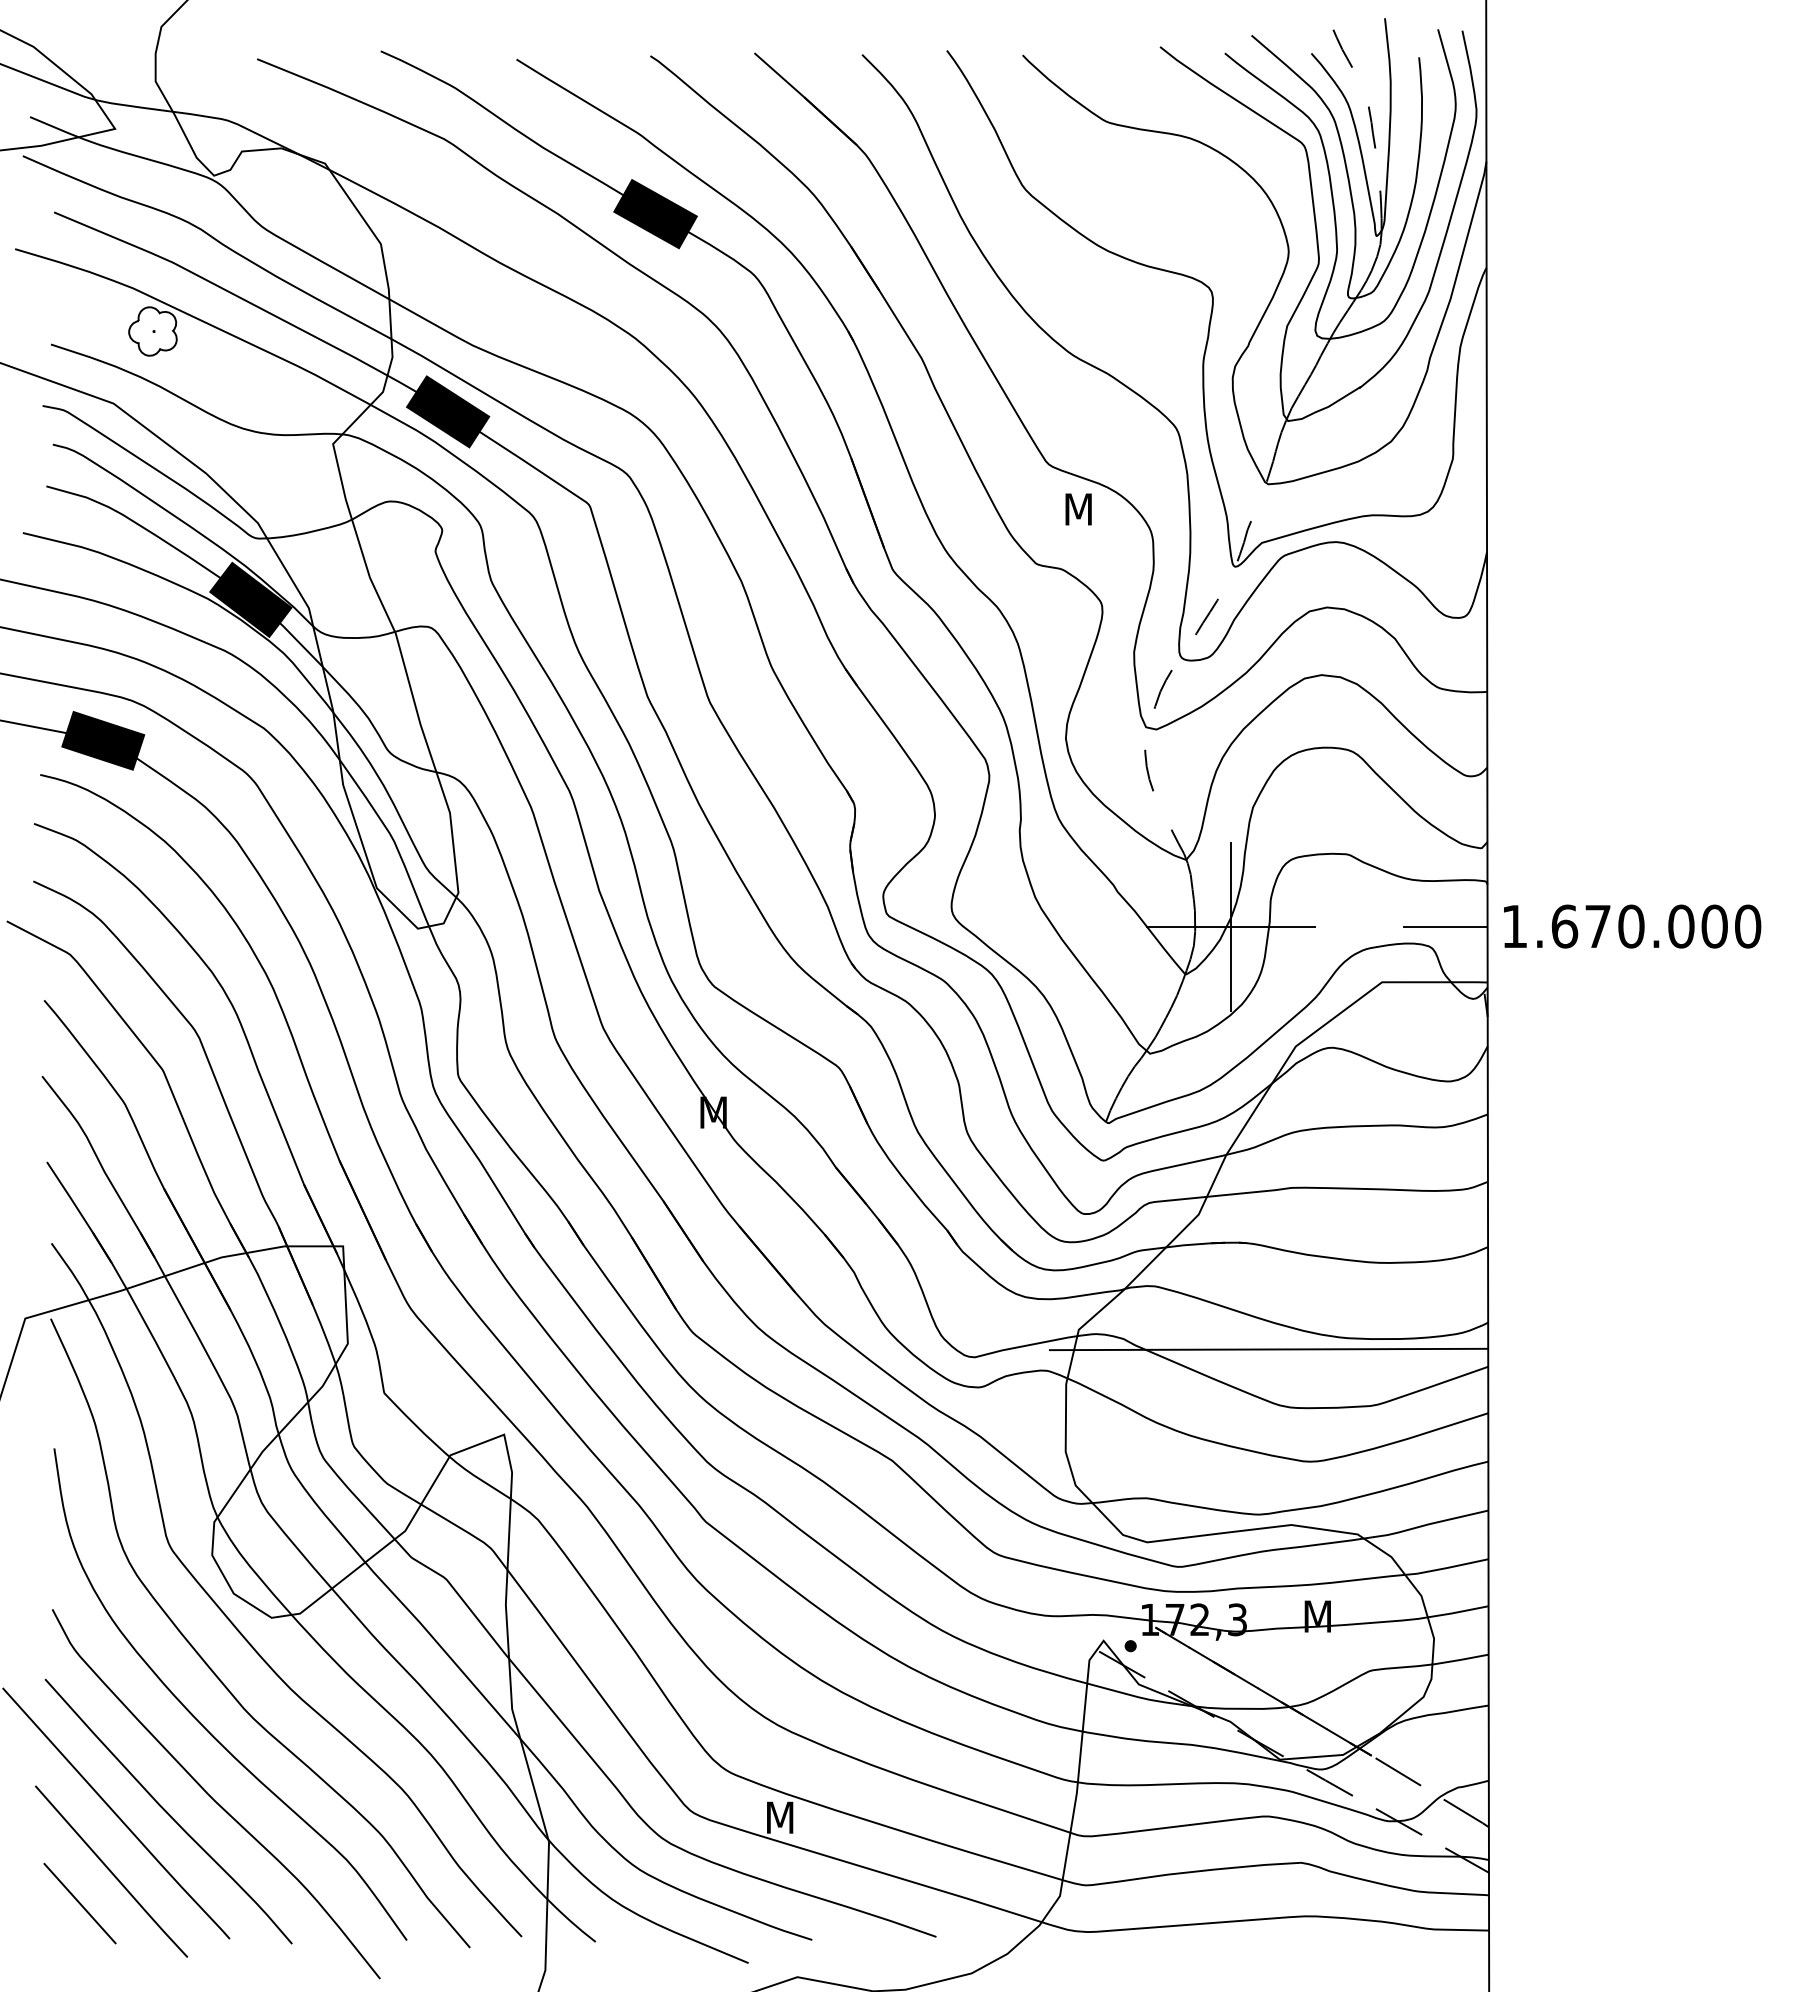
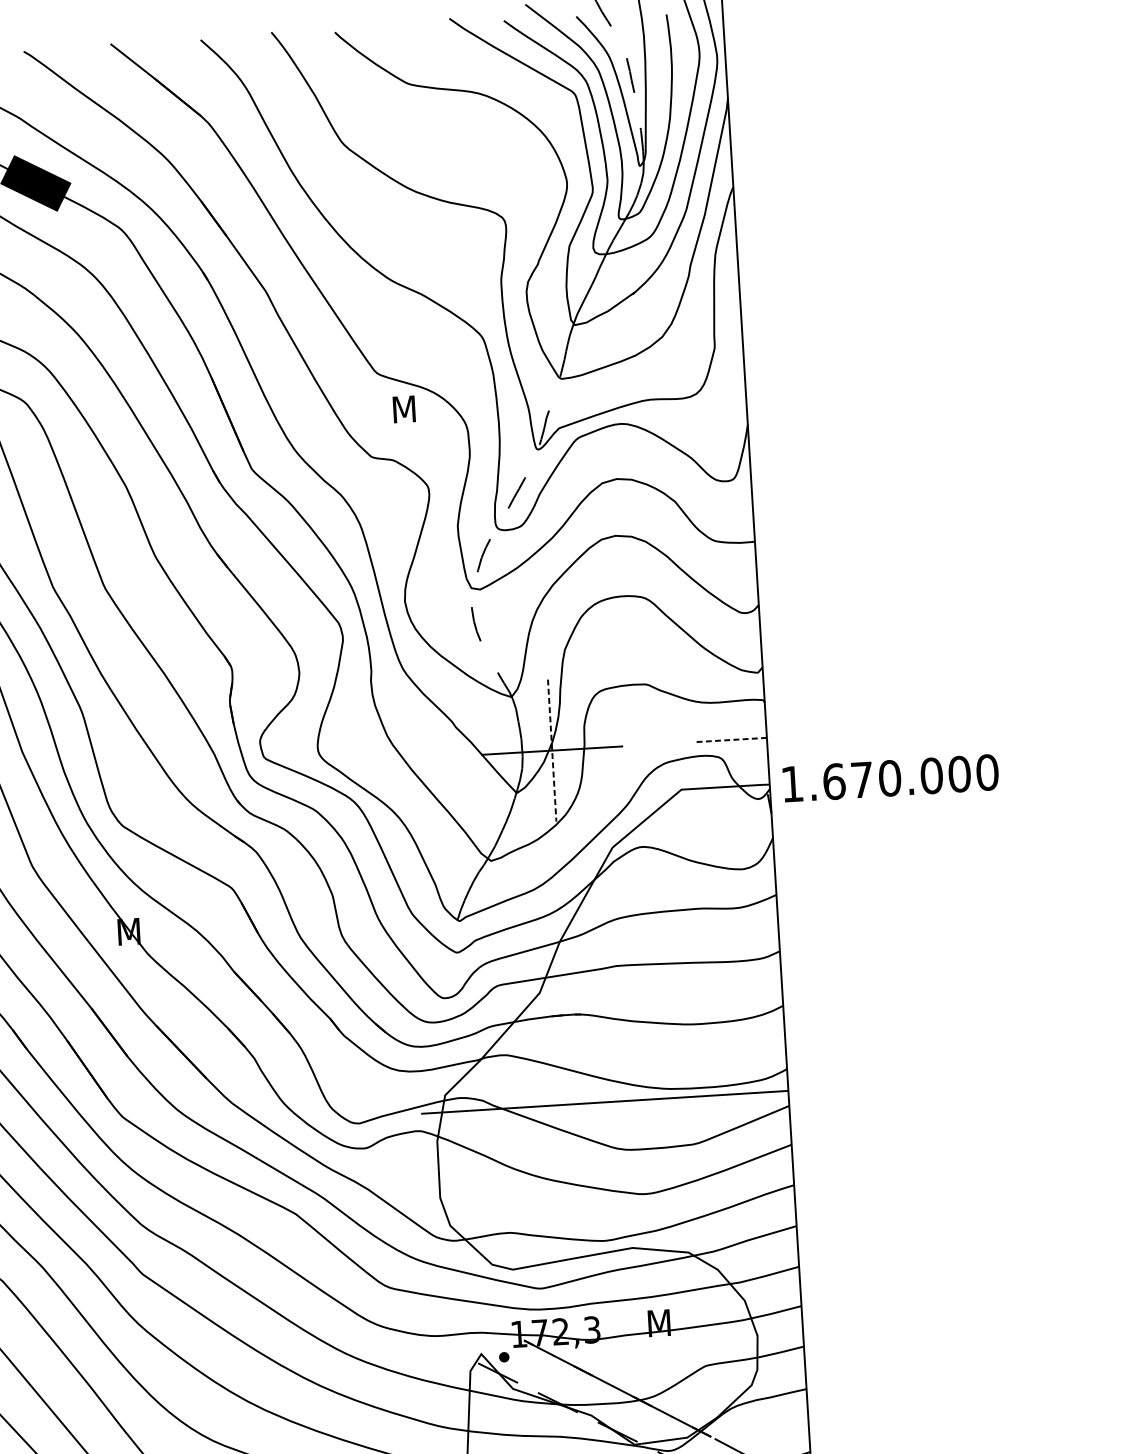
line: (1230, 926) -> (551, 750), solid -> dashed
line: (1444, 926) -> (730, 739), solid -> dashed
text: (1632, 926) -> (890, 778), moved

